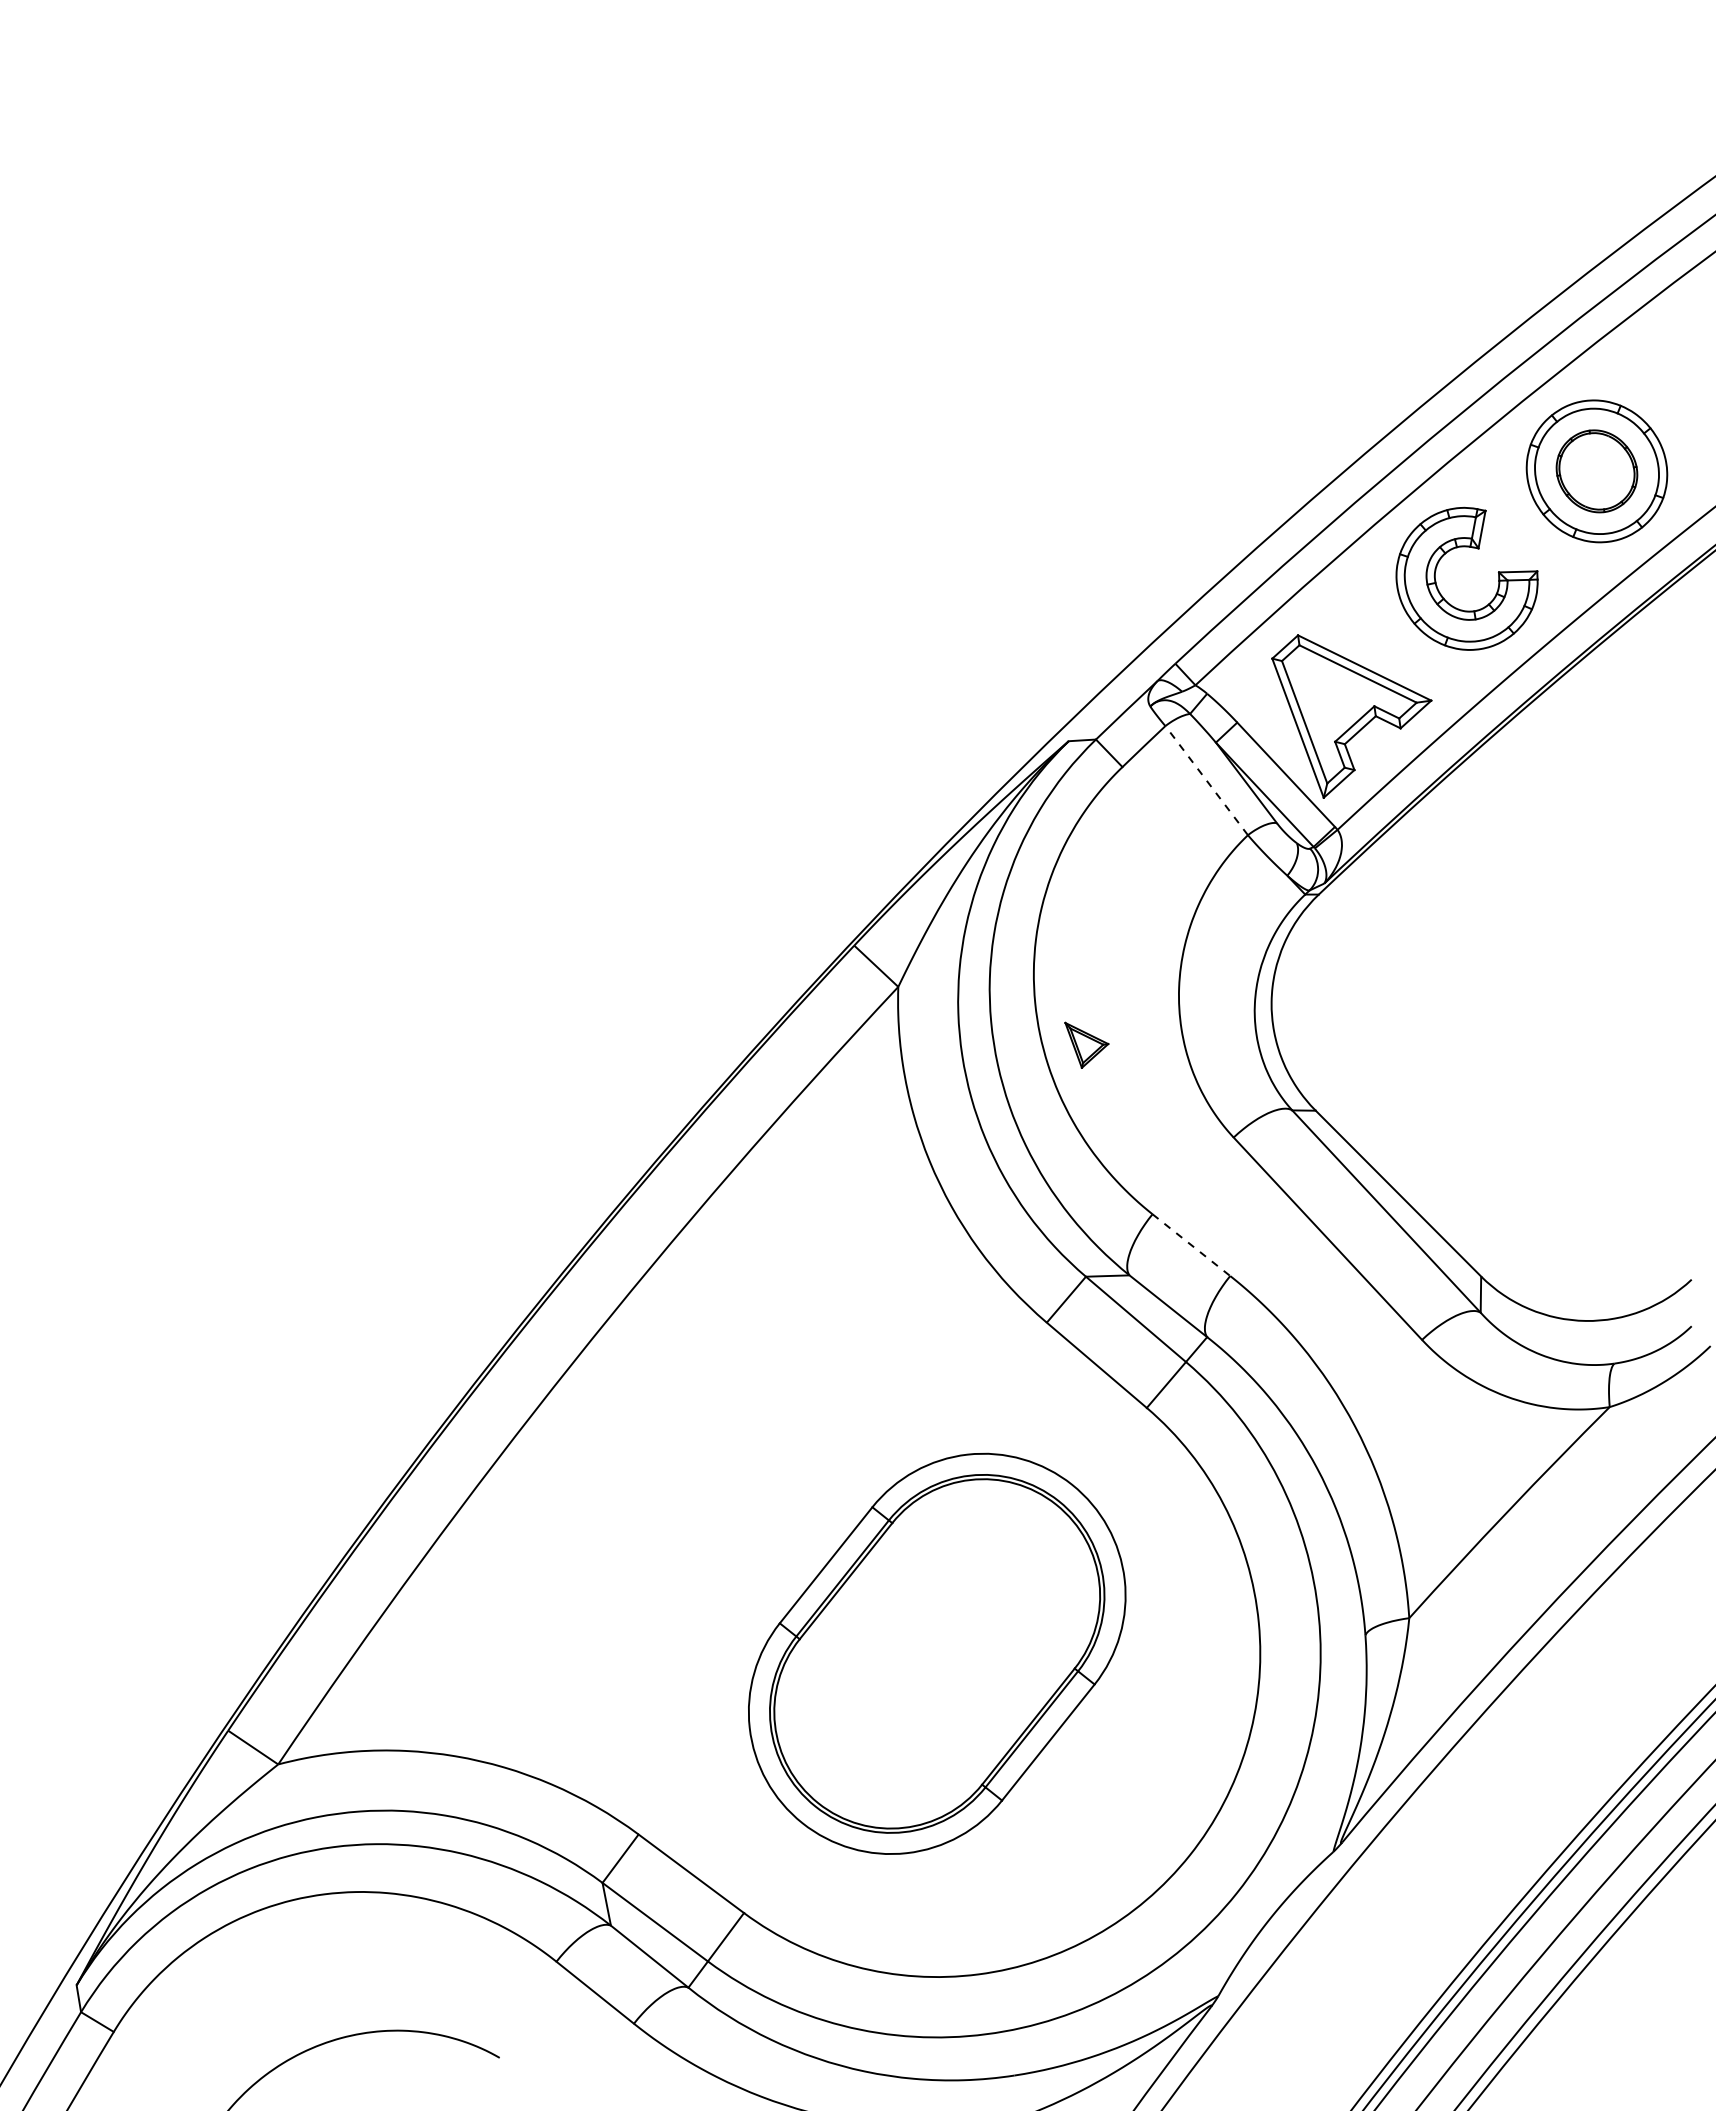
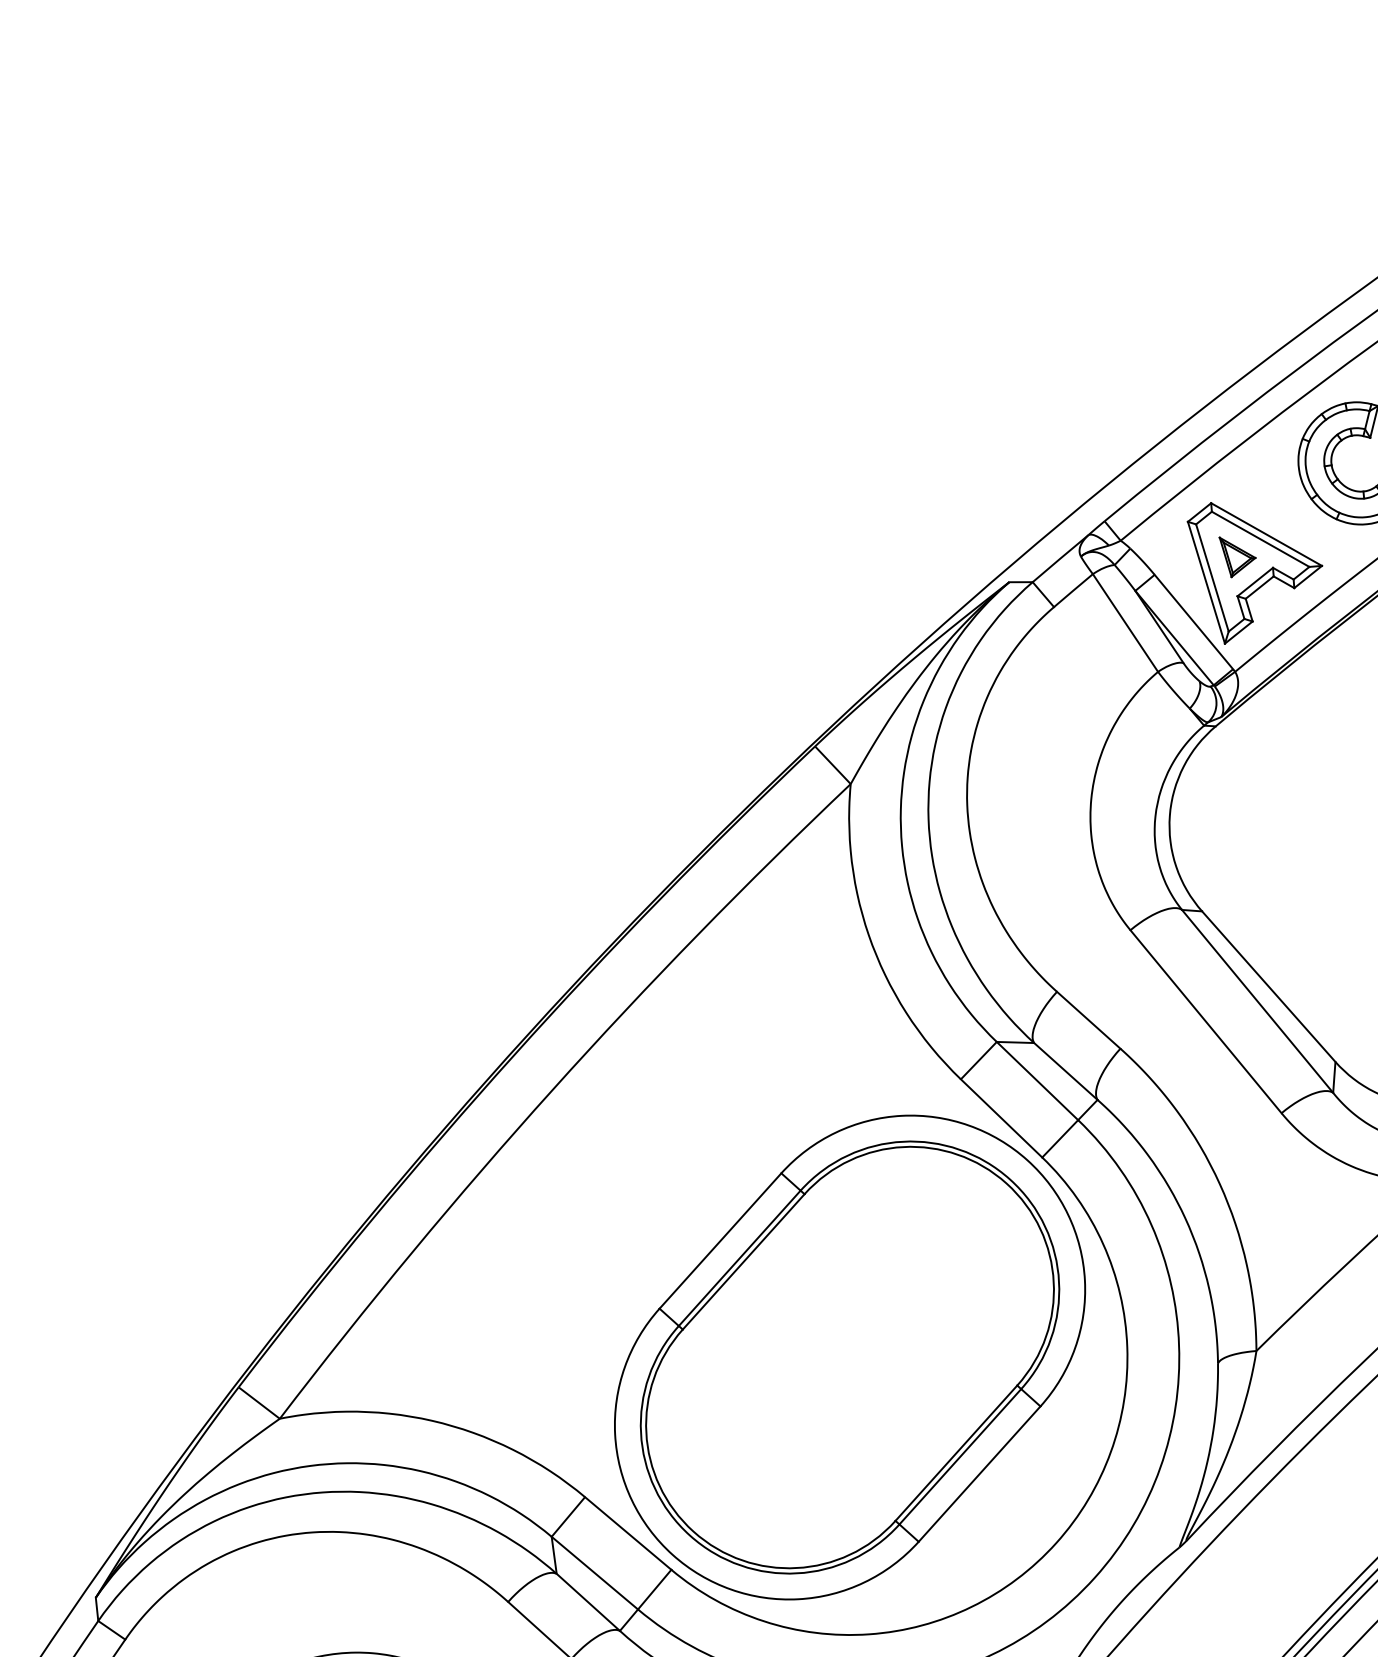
line: (1206, 780) -> (1125, 622), dashed -> solid
part: (1086, 1044) -> (1236, 557), moved
line: (1191, 1245) -> (1088, 1020), dashed -> solid
part: (937, 1653) -> (850, 1357), size x1.43

